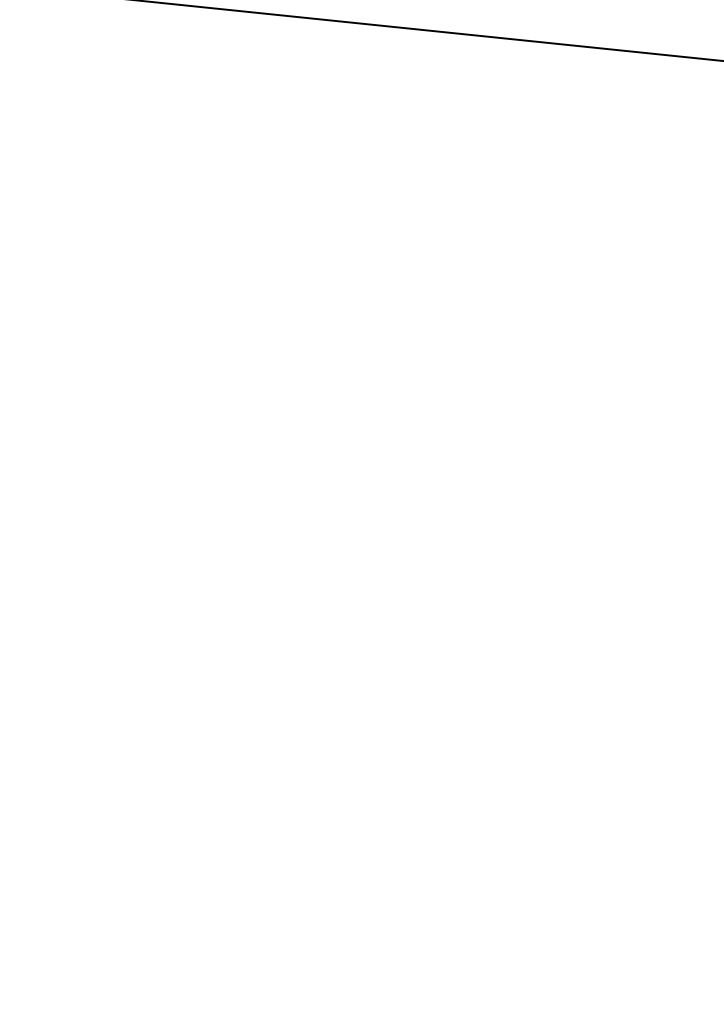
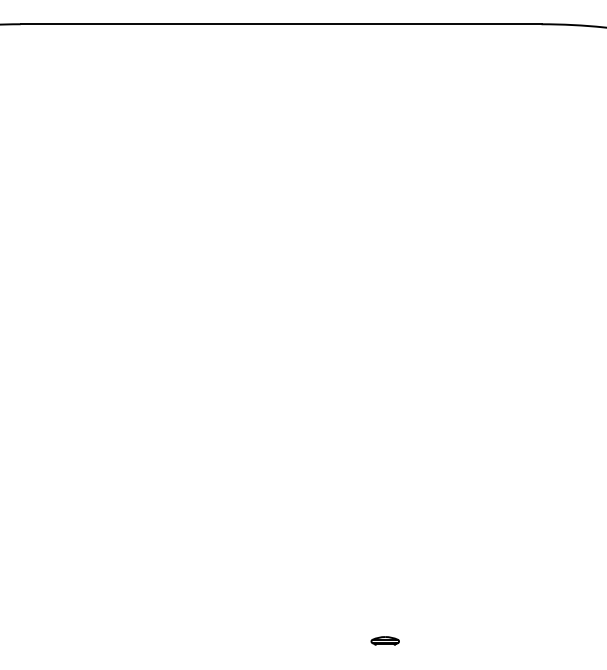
part: (554, 1000) -> (384, 640), added

